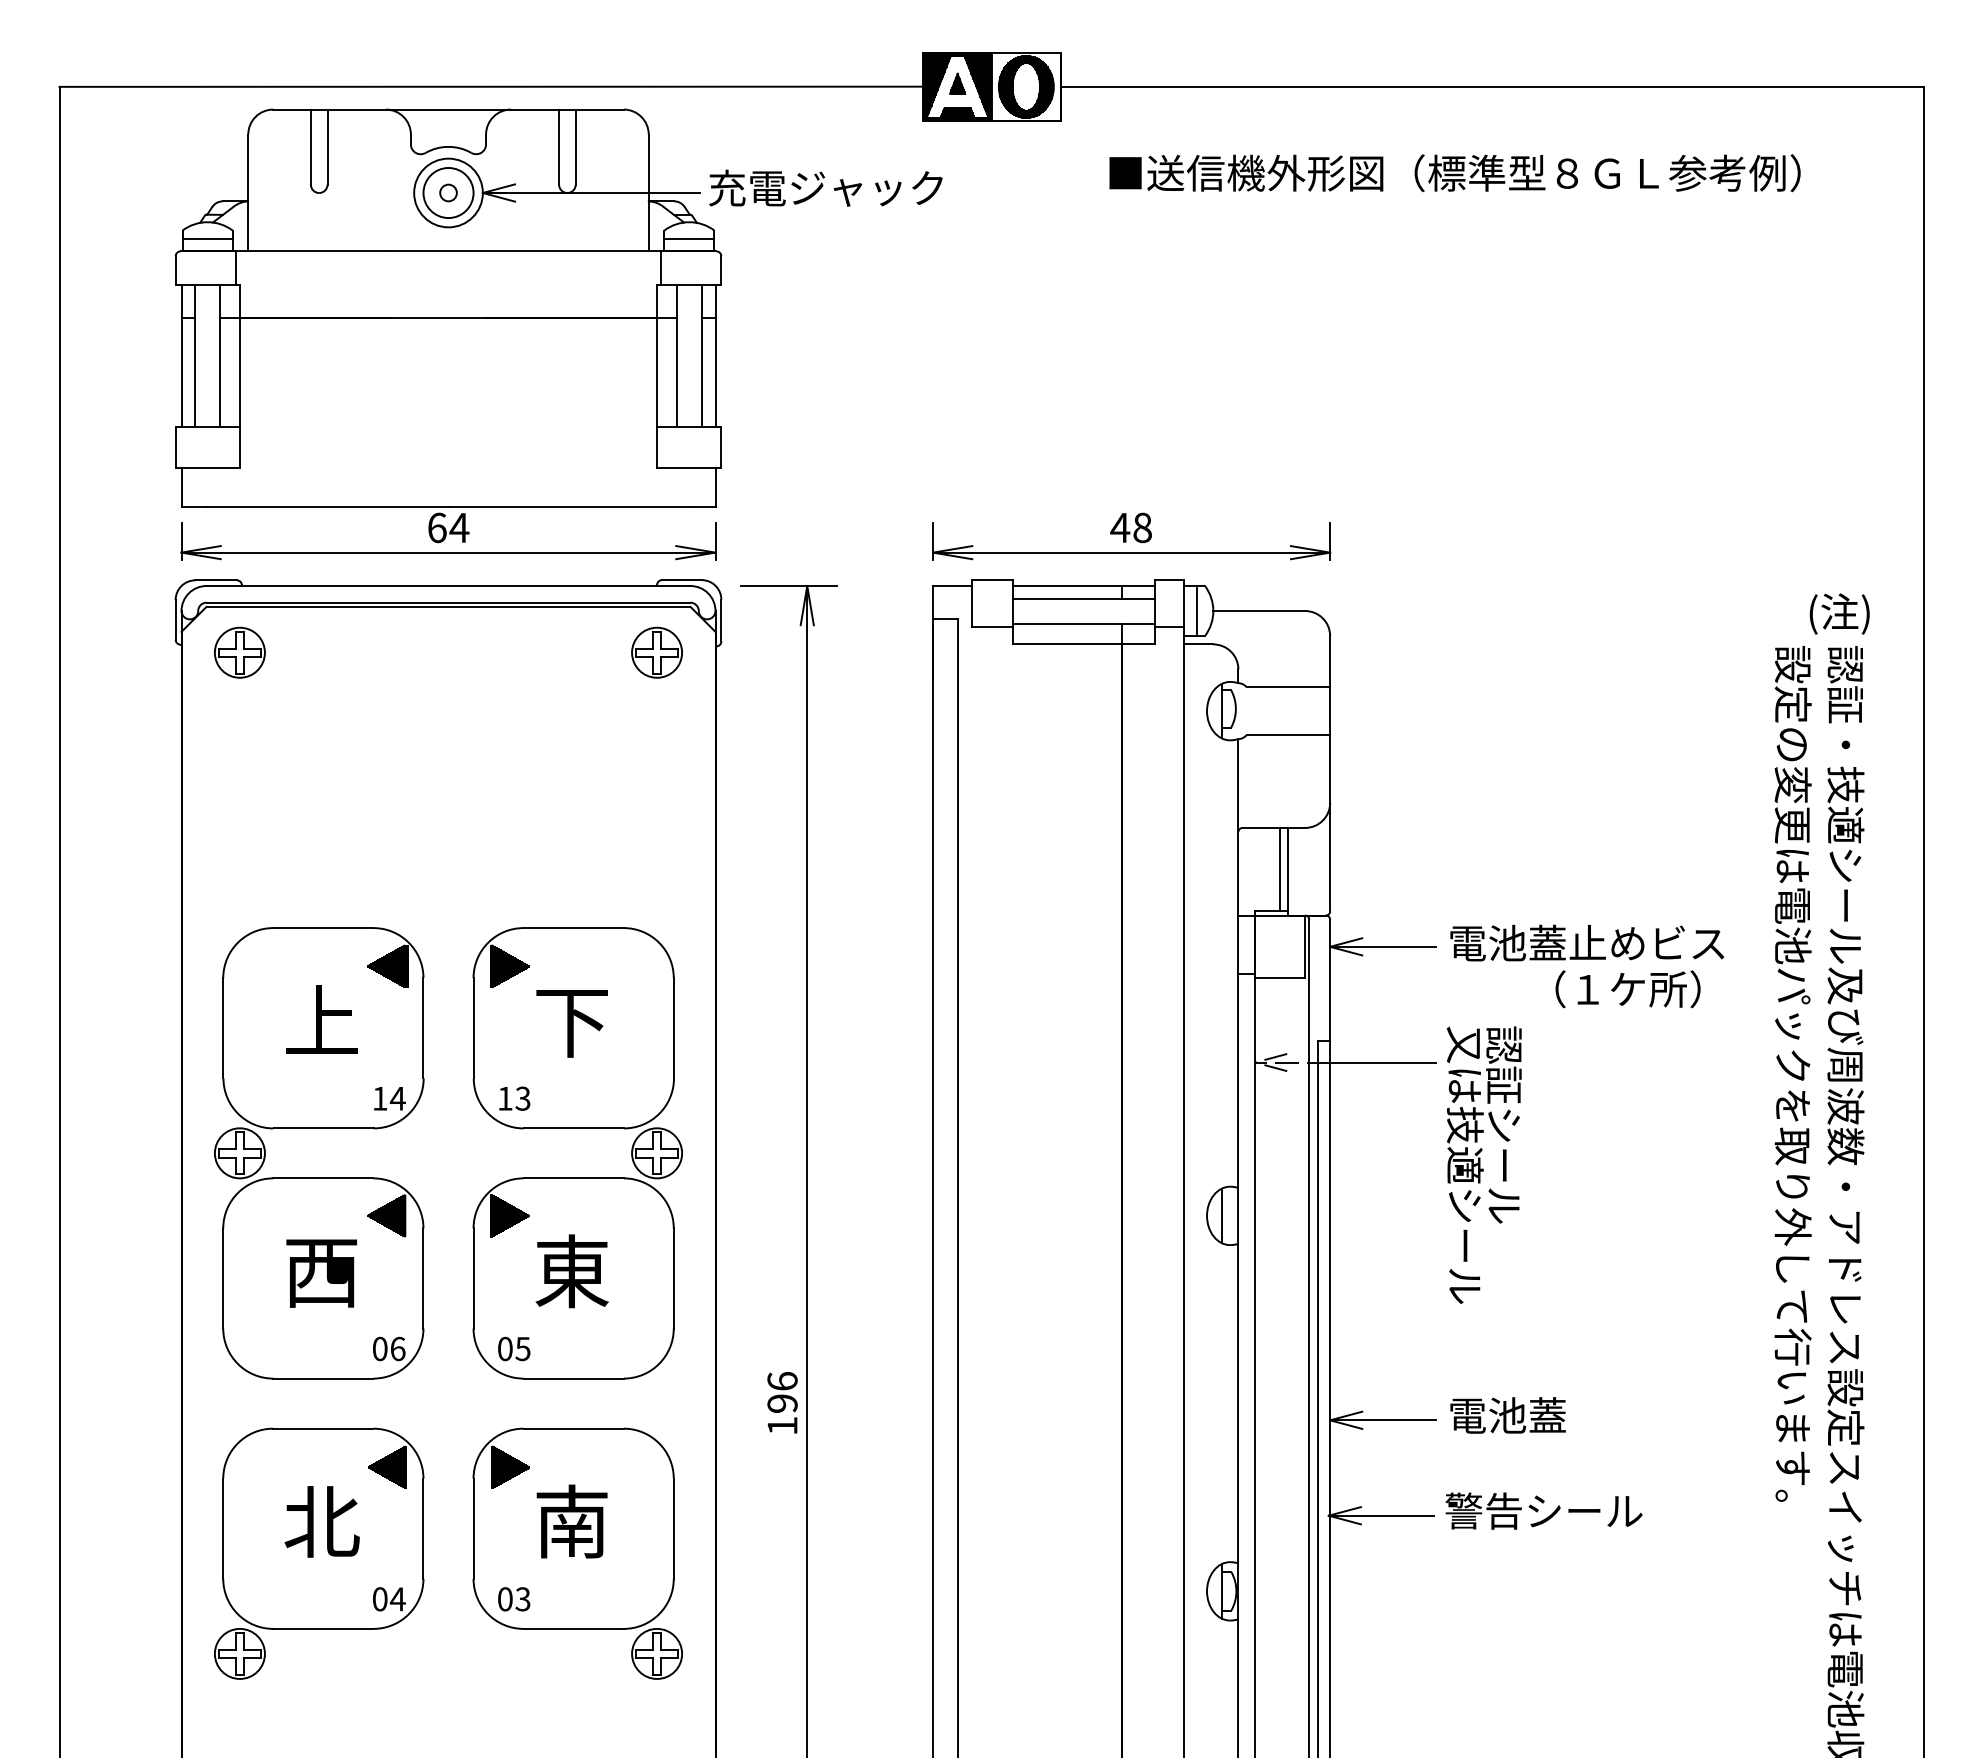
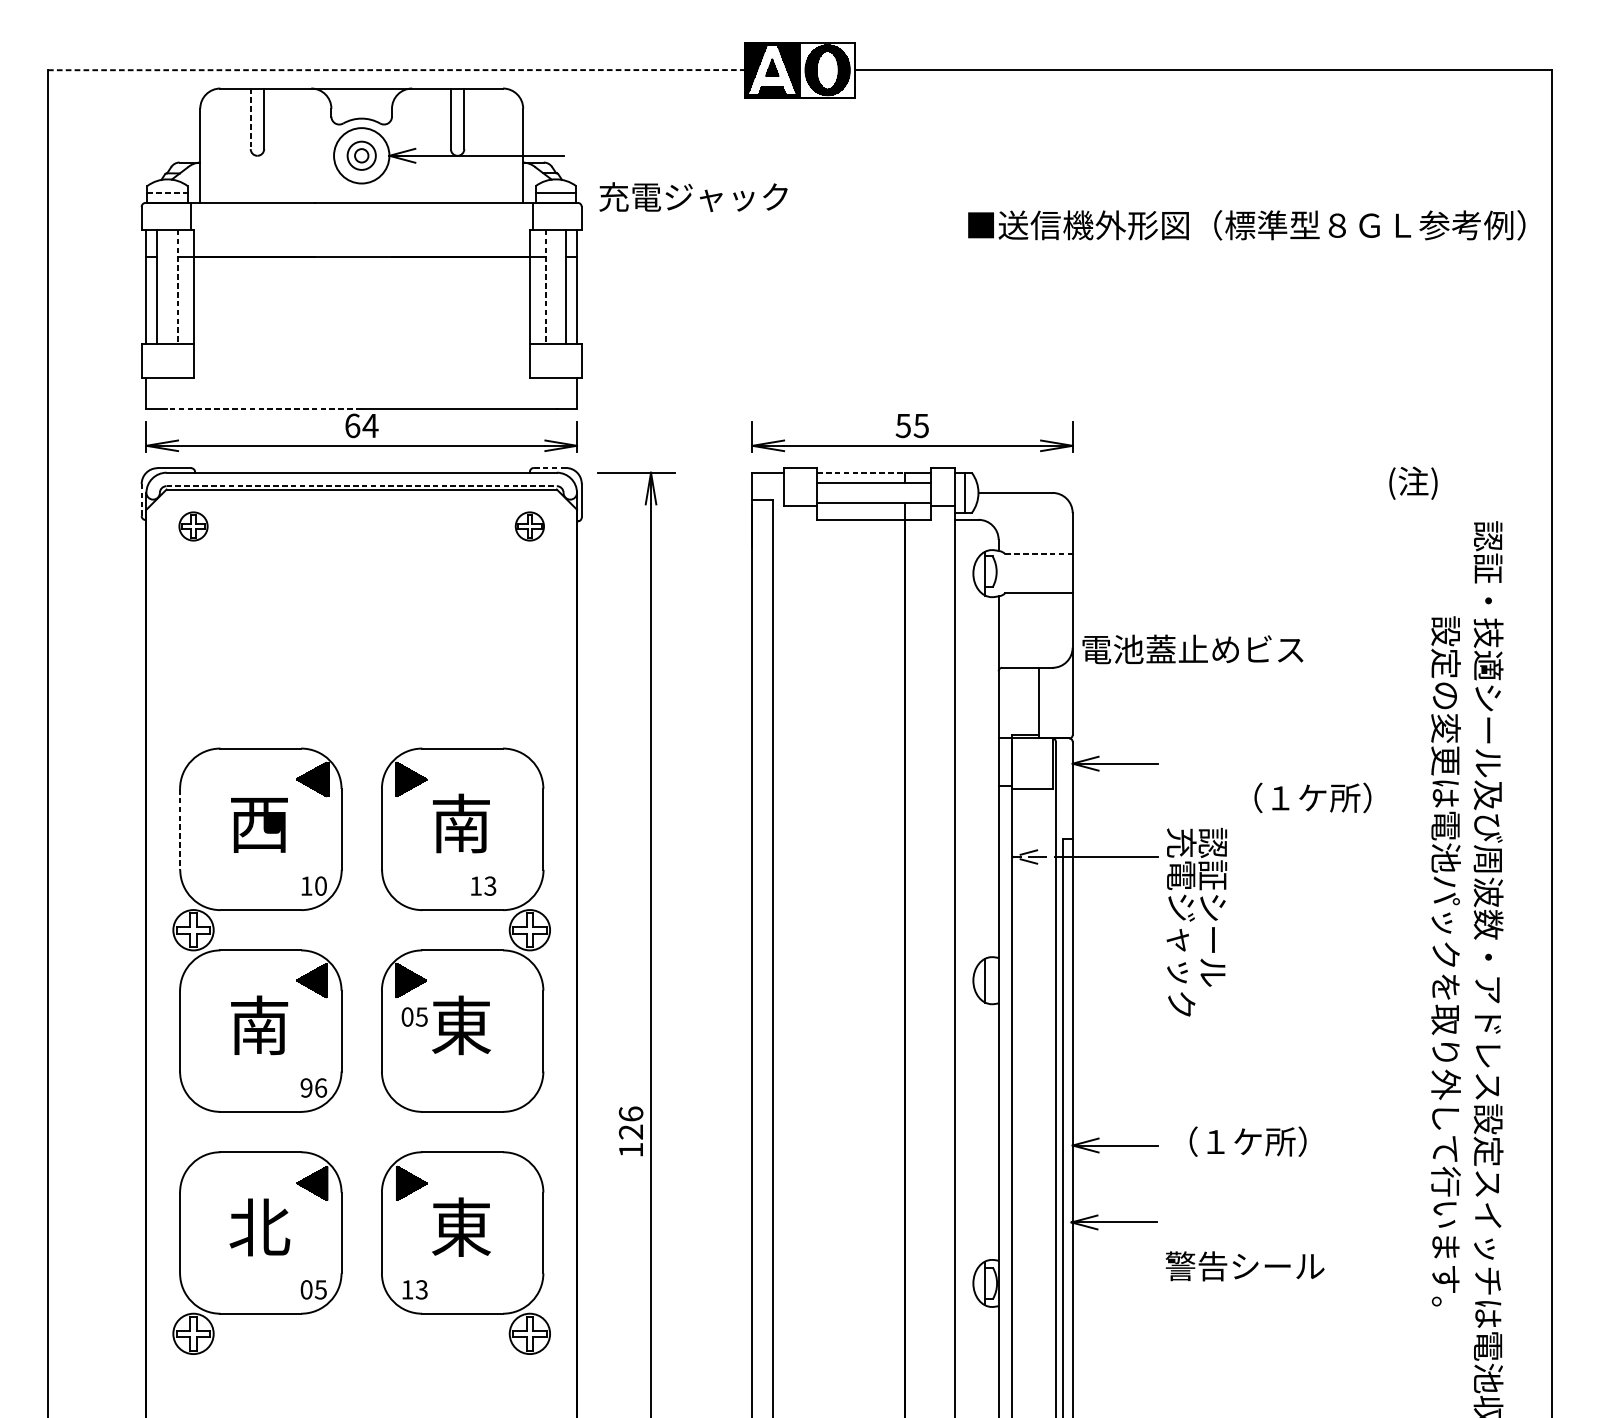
line: (492, 86) -> (397, 69), solid -> dashed
line: (310, 147) -> (250, 119), solid -> dashed
text: (1454, 173) -> (1246, 225), moved
text: (825, 187) -> (693, 196), moved
circle: (448, 192) -> (361, 155), size x0.7
line: (208, 238) -> (168, 192), solid -> dashed
line: (220, 355) -> (177, 286), solid -> dashed
line: (676, 355) -> (545, 286), solid -> dashed
line: (327, 506) -> (264, 408), solid -> dashed
text: (1130, 527) -> (911, 425), 48 -> 55
line: (681, 580) -> (549, 468), solid -> dashed
line: (1067, 586) -> (860, 473), solid -> dashed
line: (448, 602) -> (361, 486), solid -> dashed
text: (1839, 613) -> (1413, 482), moved
line: (175, 619) -> (141, 499), solid -> dashed
part: (239, 652) -> (193, 526), size x0.7
part: (656, 652) -> (529, 526), size x0.7
line: (1288, 687) -> (1039, 554), solid -> dashed
line: (1280, 869) -> (1032, 701), removed
text: (1587, 942) -> (1193, 648), moved
text: (571, 1020) -> (460, 823), 下 -> 南
text: (321, 1021) -> (259, 823), 上 -> 西
line: (223, 1028) -> (180, 829), solid -> dashed
text: (1792, 1073) -> (1445, 961), moved
text: (397, 1098) -> (320, 886), 14 -> 10
text: (514, 1098) -> (483, 886), moved
text: (1464, 1164) -> (1181, 939), 又は技適シール -> 充電ジャック
text: (321, 1271) -> (259, 1025), 西 -> 南
text: (514, 1348) -> (414, 1016), moved
text: (379, 1349) -> (306, 1088), 06 -> 96
text: (782, 1403) -> (631, 1131), 196 -> 126
text: (1535, 1415) -> (1238, 1141), 電池蓋 -> （１ケ所）
text: (1543, 1510) -> (1244, 1265), moved
text: (571, 1521) -> (460, 1227), 南 -> 東
text: (397, 1599) -> (320, 1290), 04 -> 05
text: (505, 1599) -> (407, 1290), 03 -> 13

